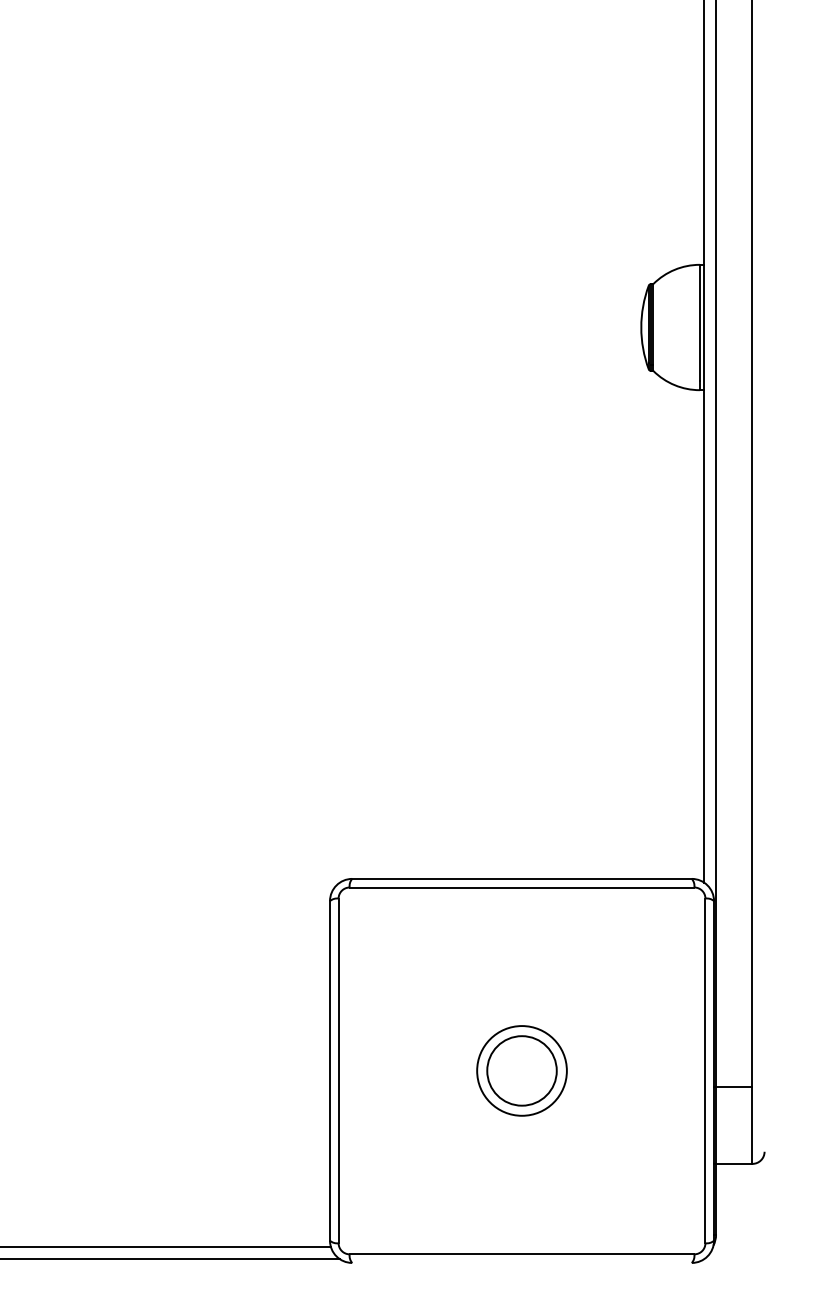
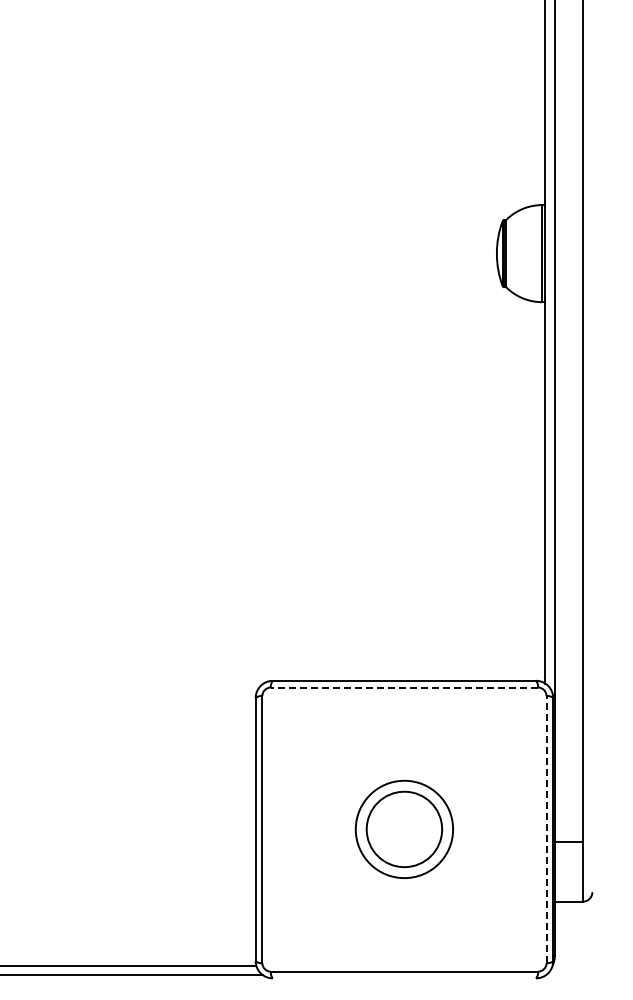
line: (522, 887) -> (404, 687), solid -> dashed
part: (522, 1070) -> (404, 829), size x1.4
line: (705, 1070) -> (546, 829), solid -> dashed

